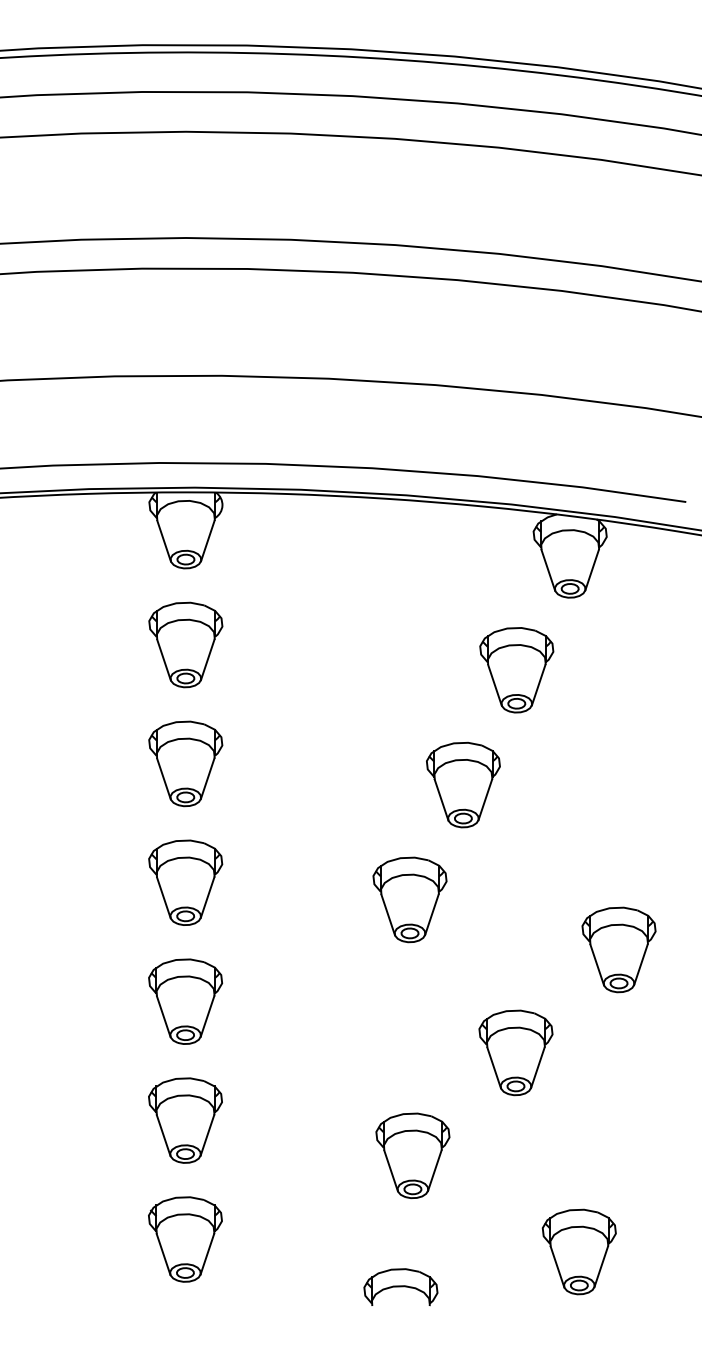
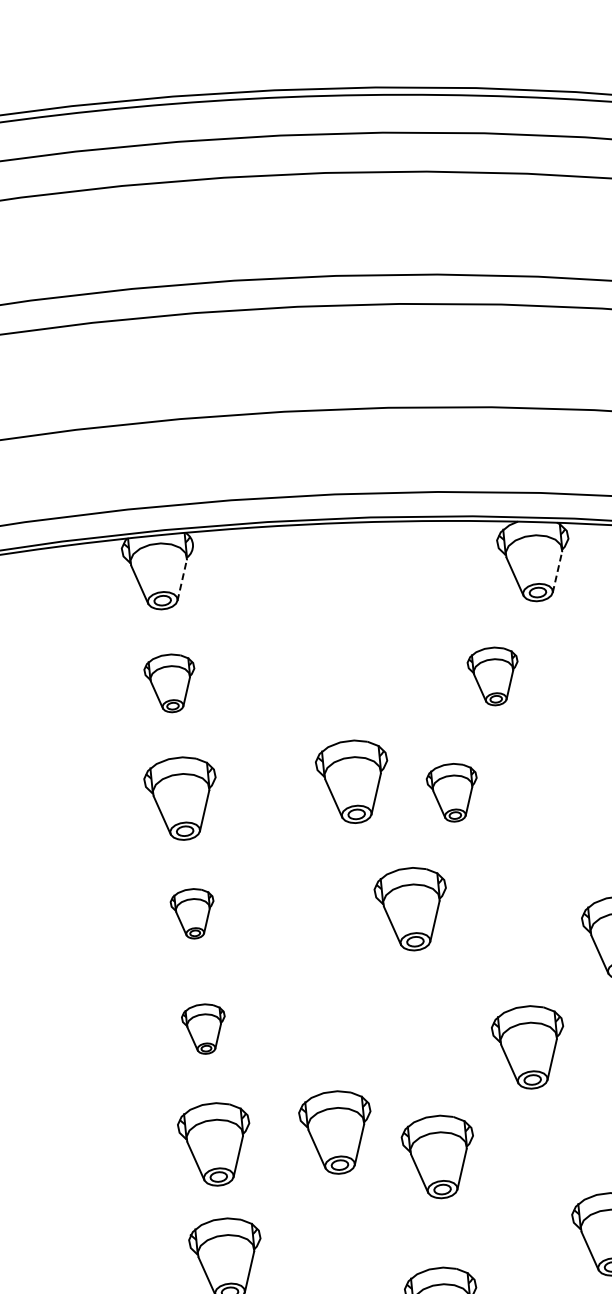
line: (207, 540) -> (181, 580), solid -> dashed
line: (592, 569) -> (557, 571), solid -> dashed
part: (185, 644) -> (170, 683), size x0.7
part: (516, 670) -> (493, 676), size x0.7
part: (362, 763) -> (353, 781), added
part: (463, 784) -> (453, 792), size x0.7
part: (185, 882) -> (192, 913), size x0.6
part: (185, 1001) -> (204, 1029), size x0.6
part: (310, 1120) -> (336, 1132), added

